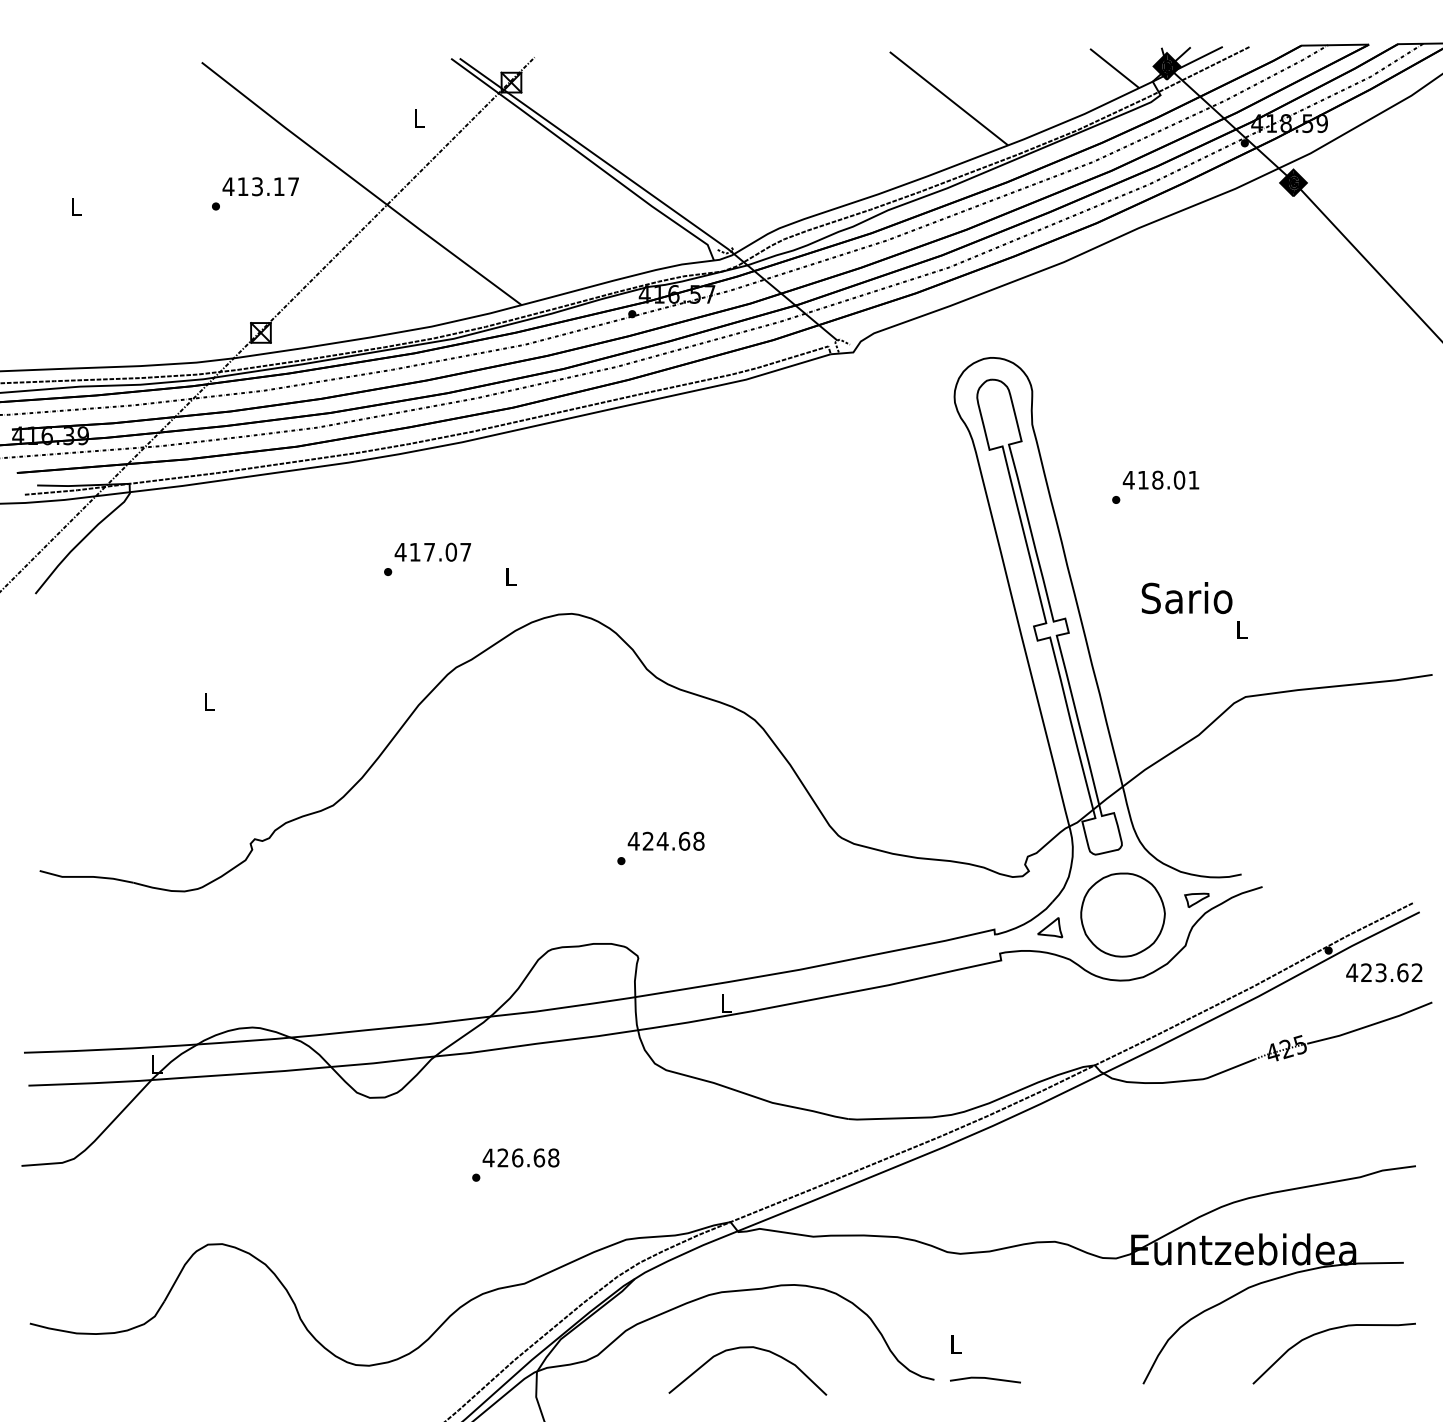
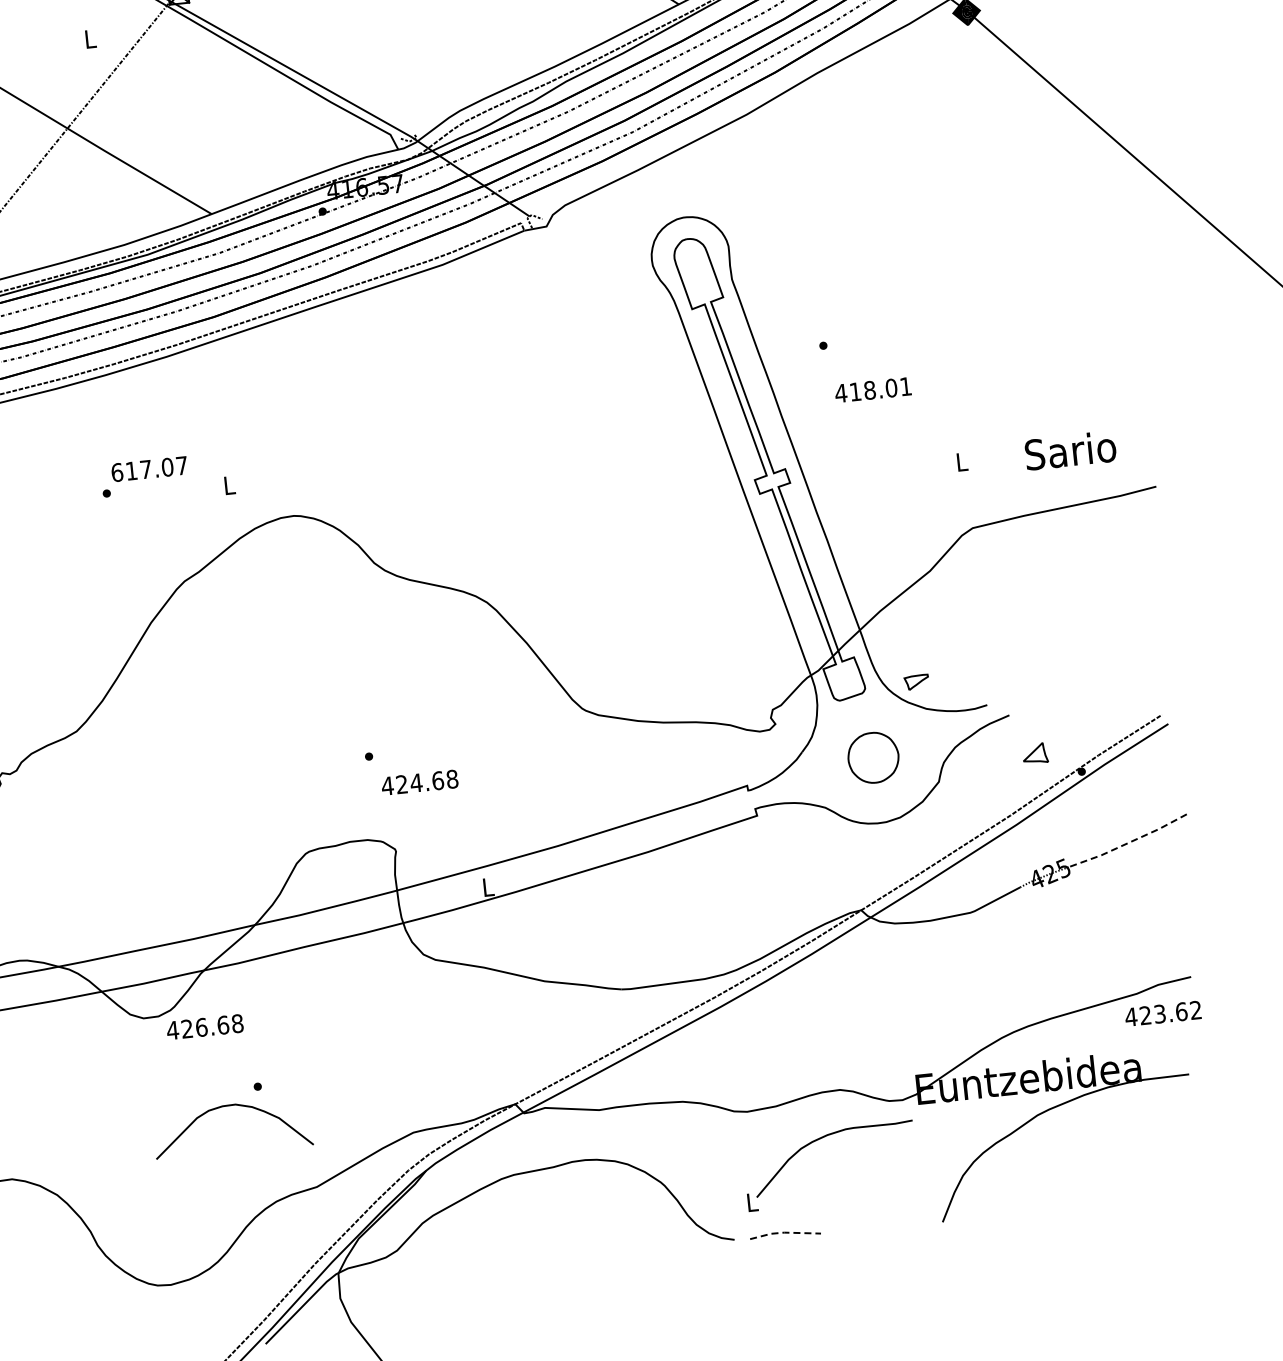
text: (1160, 479) -> (872, 389), moved
text: (400, 551) -> (117, 471), 417.07 -> 617.07
text: (1186, 598) -> (1070, 451), moved
text: (665, 840) -> (419, 781), moved
part: (1196, 899) -> (916, 681), moved
part: (1122, 914) -> (872, 757), size x0.6
part: (1050, 927) -> (1035, 753), moved
text: (1384, 972) -> (1163, 1013), moved
line: (1370, 1025) -> (1131, 841), solid -> dashed
text: (520, 1157) -> (204, 1026), moved
curve: (1327, 1331) -> (825, 1137), moved
curve: (747, 1348) -> (229, 1106), moved
line: (984, 1377) -> (784, 1232), solid -> dashed

